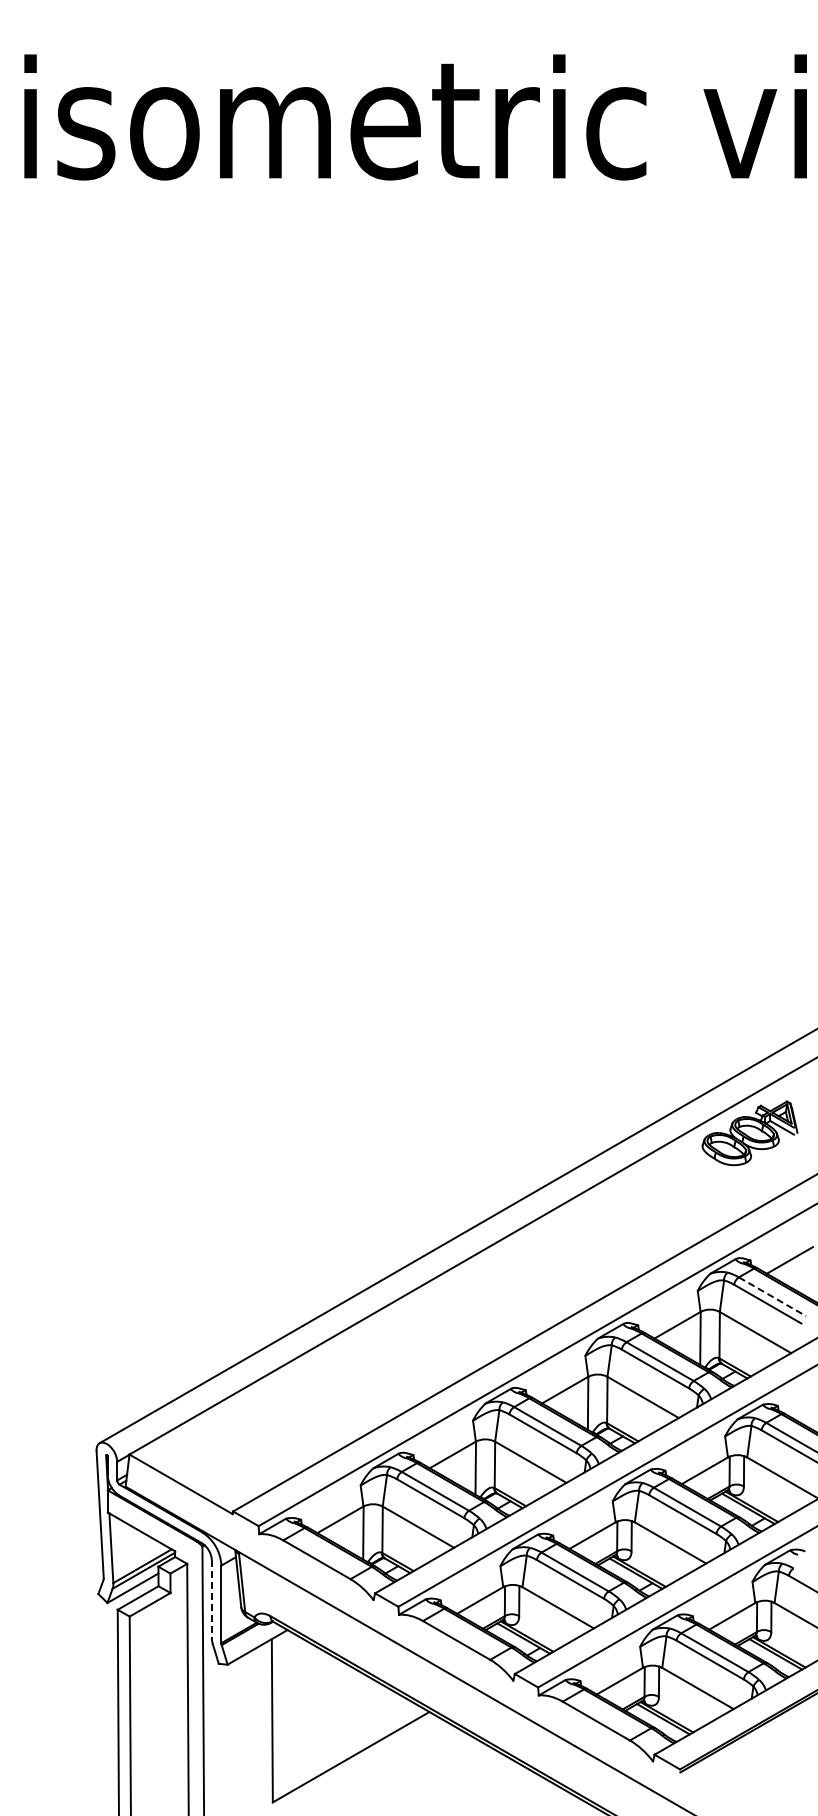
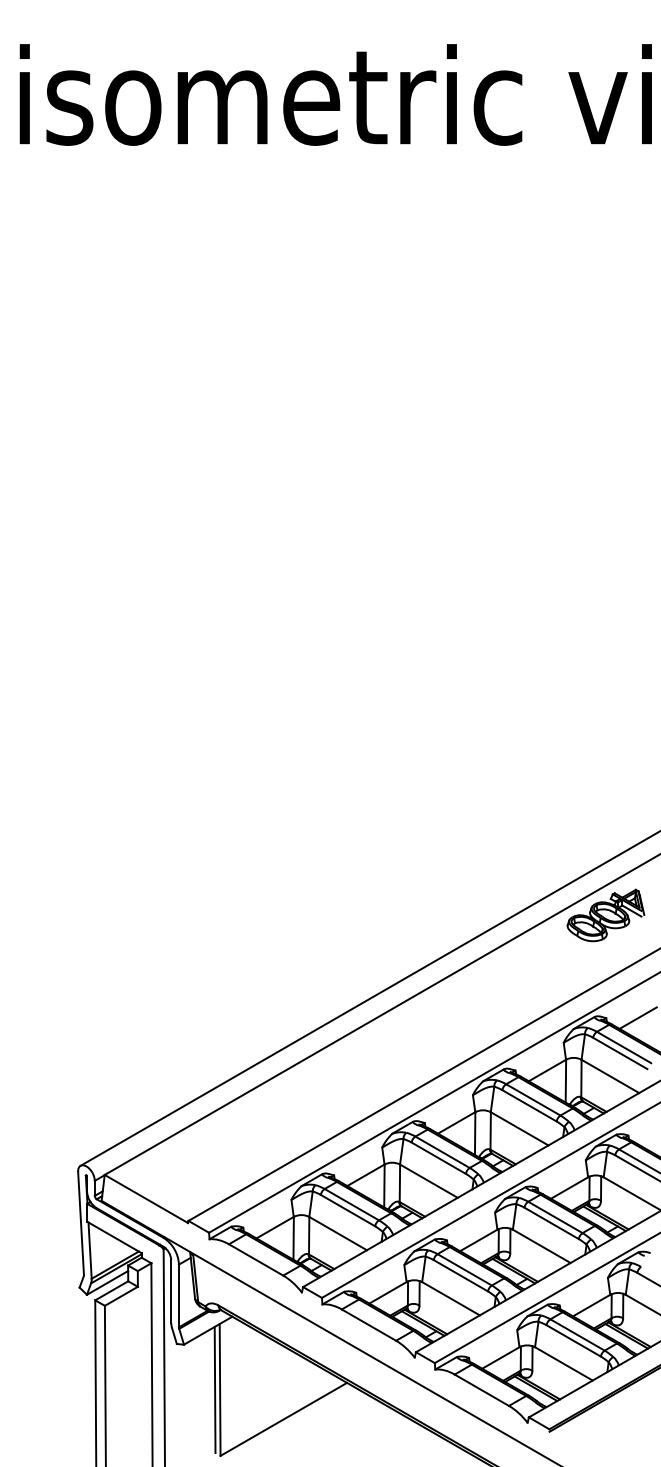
line: (772, 1296) -> (624, 1047), dashed -> solid
line: (211, 1598) -> (170, 1291), dashed -> solid
line: (265, 1720) -> (214, 1389), added

